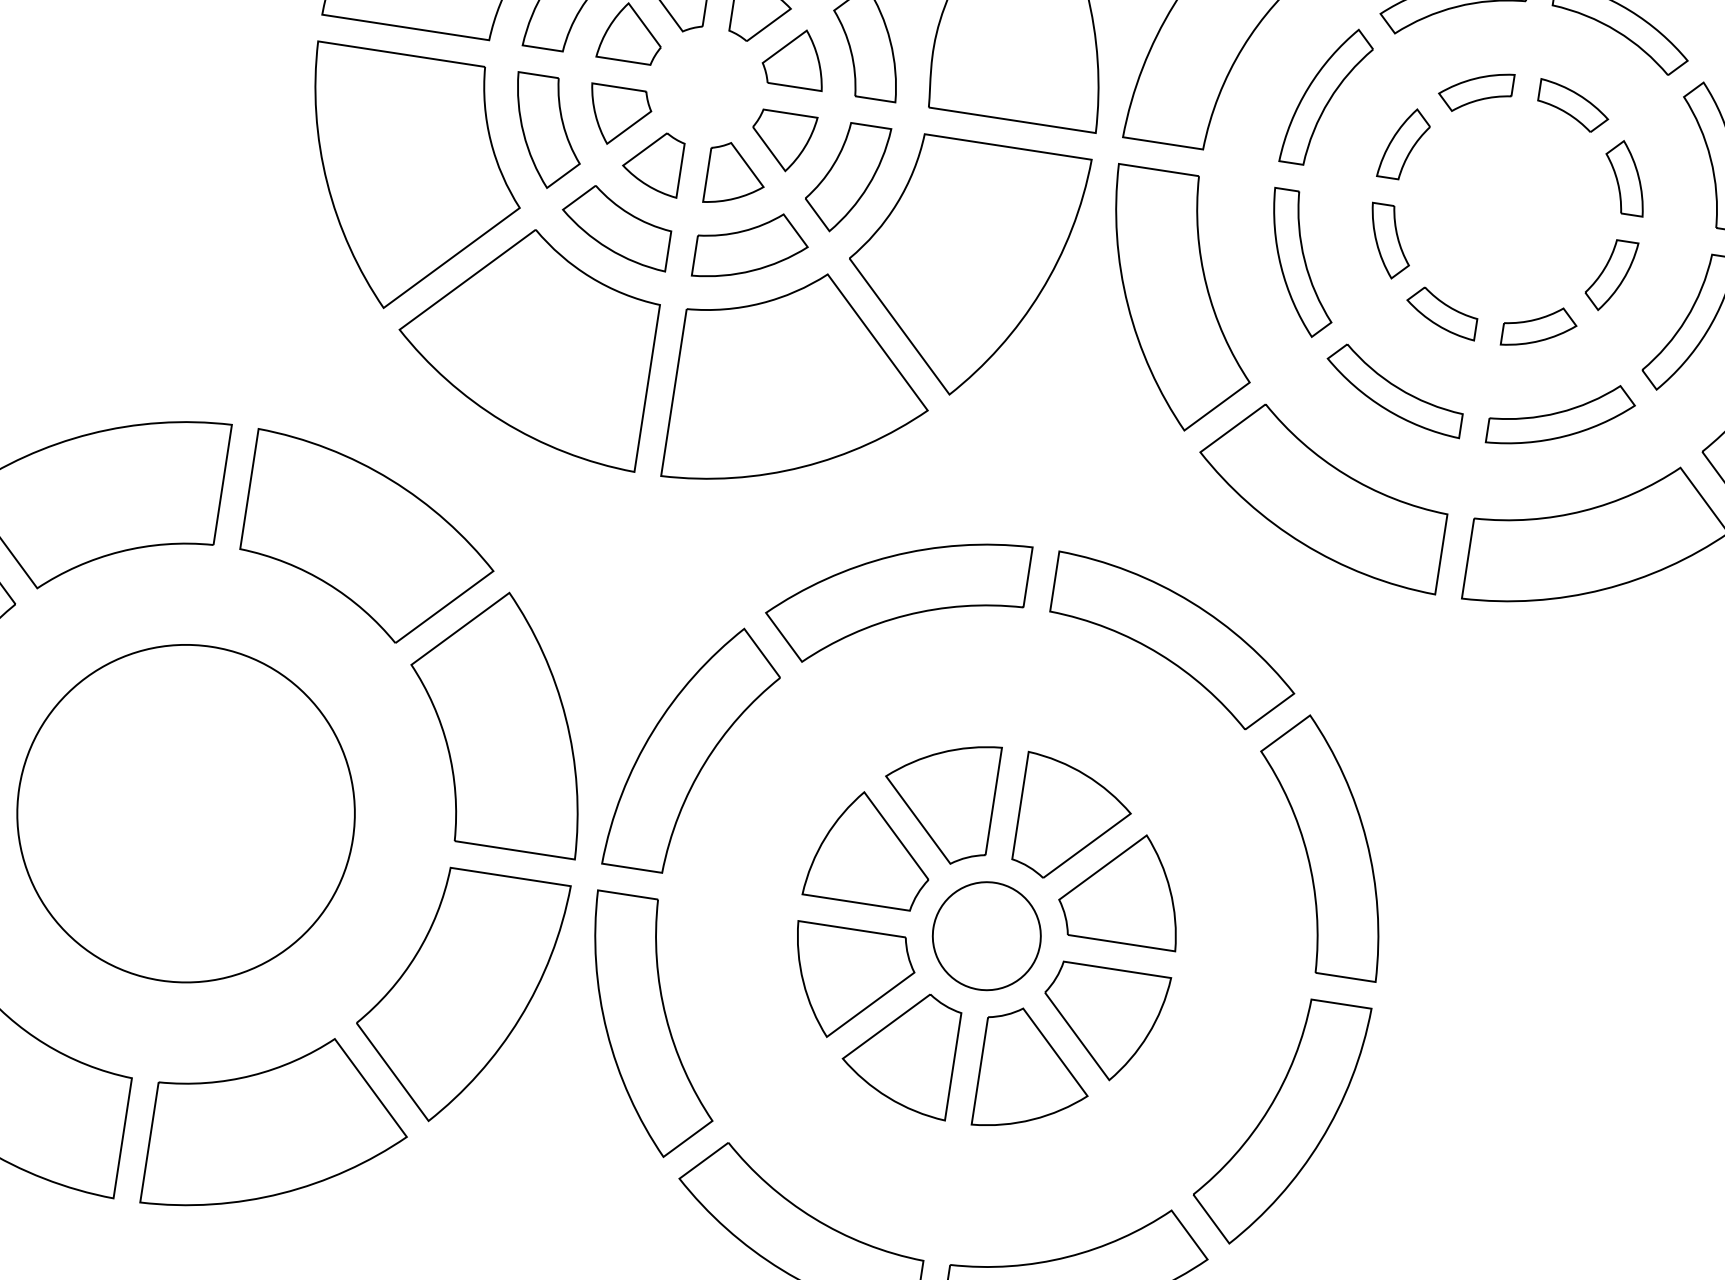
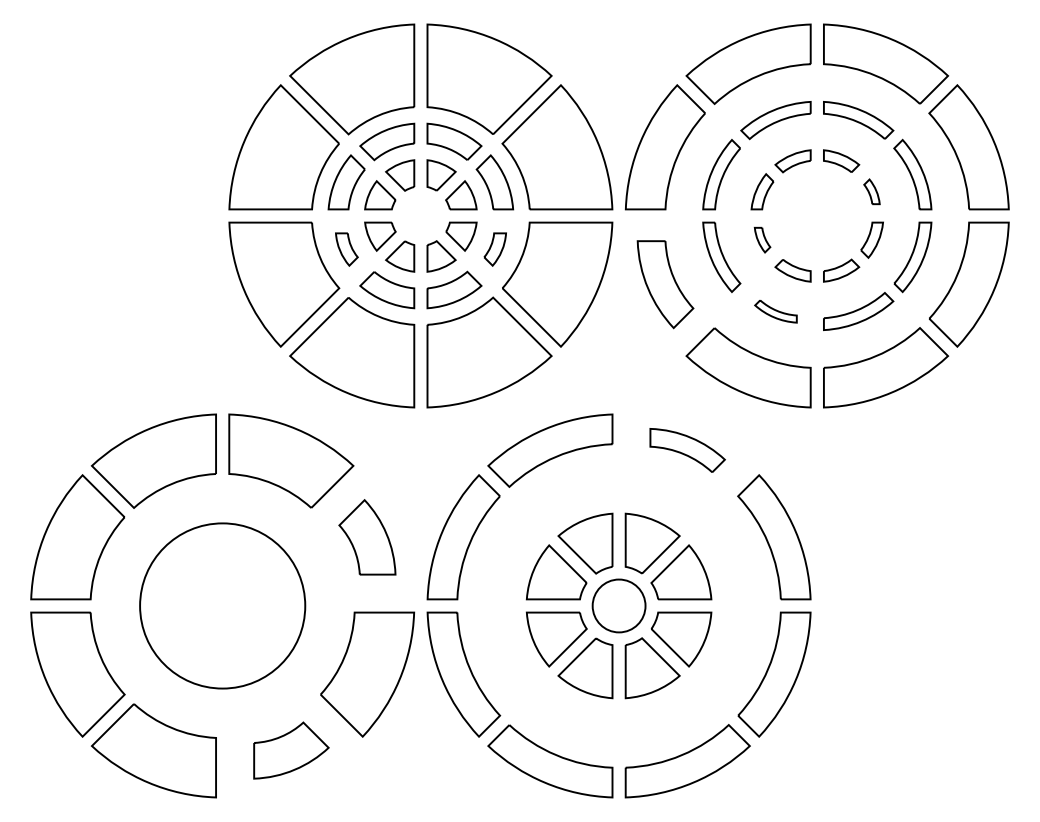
part: (546, 131) -> (346, 249), size x0.6
part: (847, 177) -> (495, 249), size x0.6
part: (1624, 177) -> (871, 191), size x0.7
part: (1389, 240) -> (762, 239), size x0.7
part: (1179, 301) -> (665, 284), size x0.7
part: (1393, 389) -> (775, 311), size x0.6
part: (1173, 643) -> (687, 450), size x0.6
part: (499, 720) -> (367, 537), size x0.6
part: (280, 1126) -> (291, 750), size x0.6

